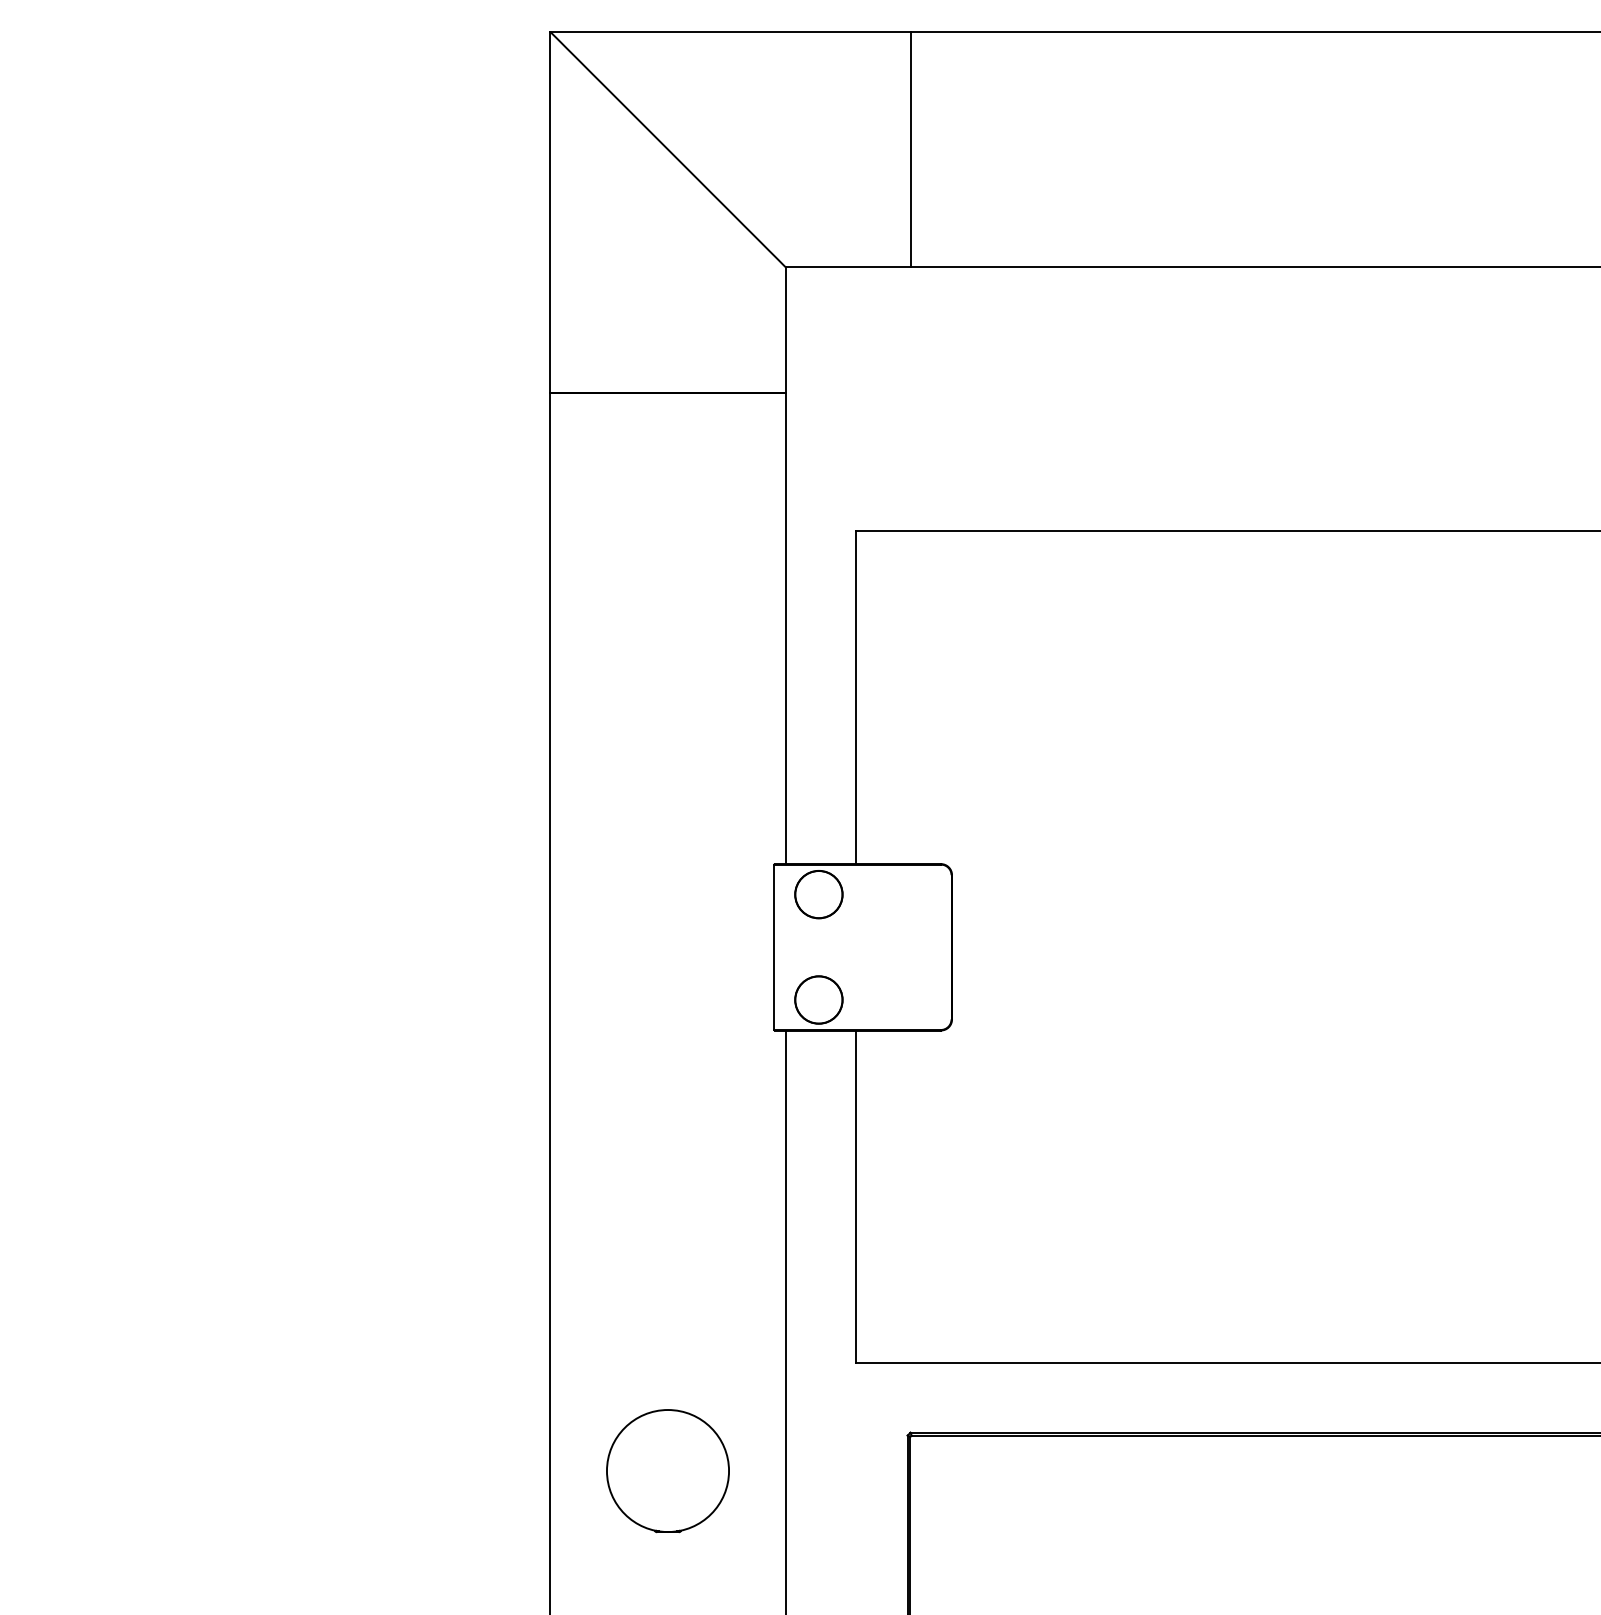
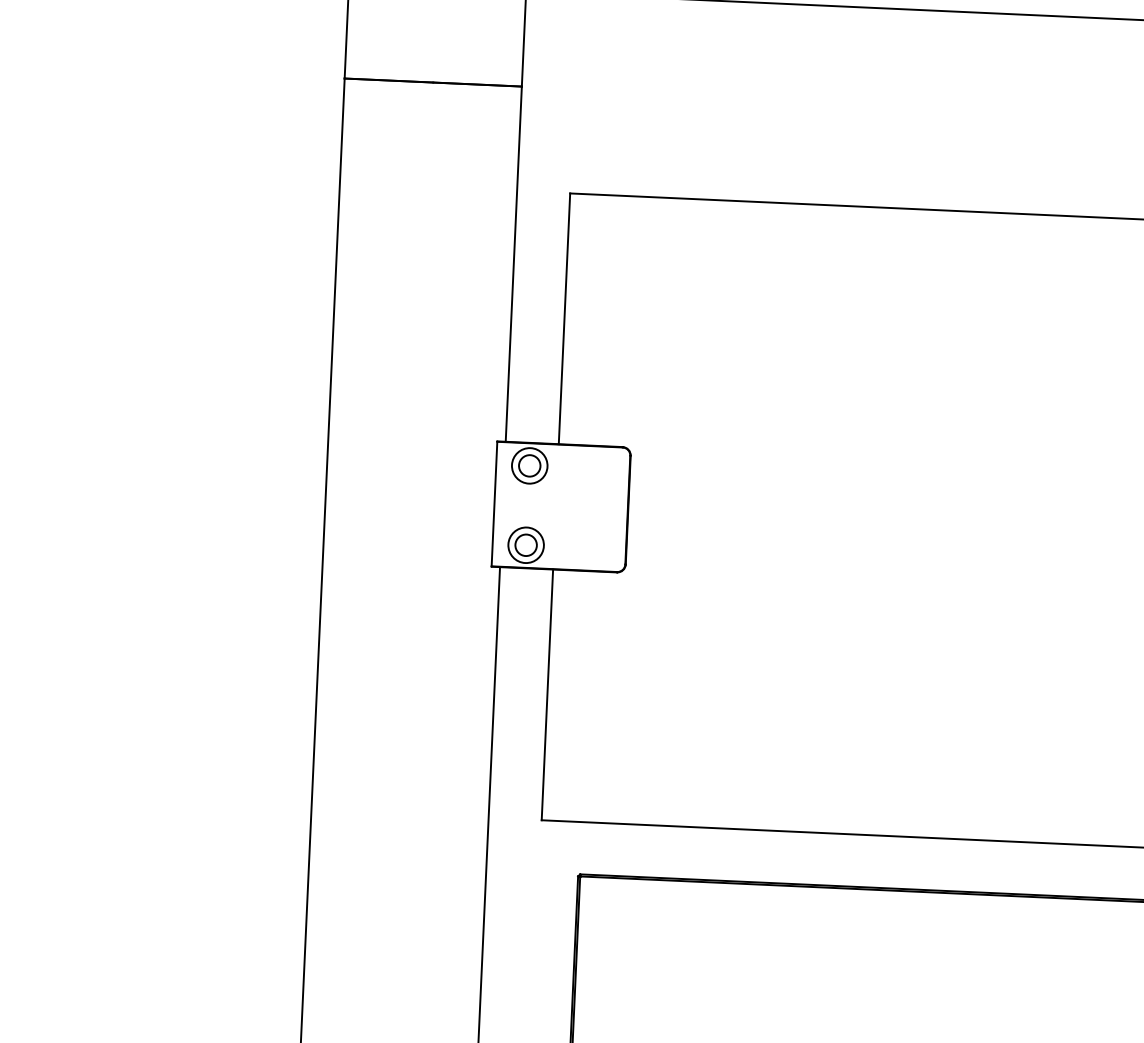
circle: (818, 894) -> (529, 465), size x0.6
circle: (818, 999) -> (525, 544), size x0.6
circle: (667, 1471) -> (395, 895), removed

